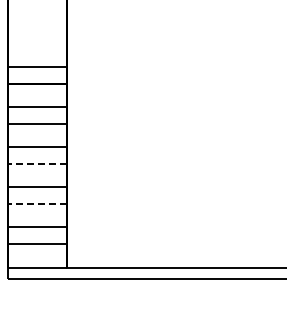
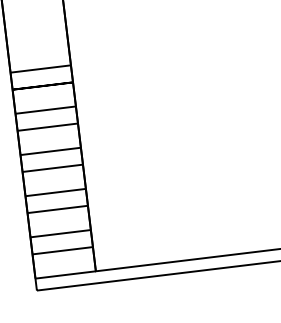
line: (37, 163) -> (52, 167), dashed -> solid
line: (37, 203) -> (57, 209), dashed -> solid

